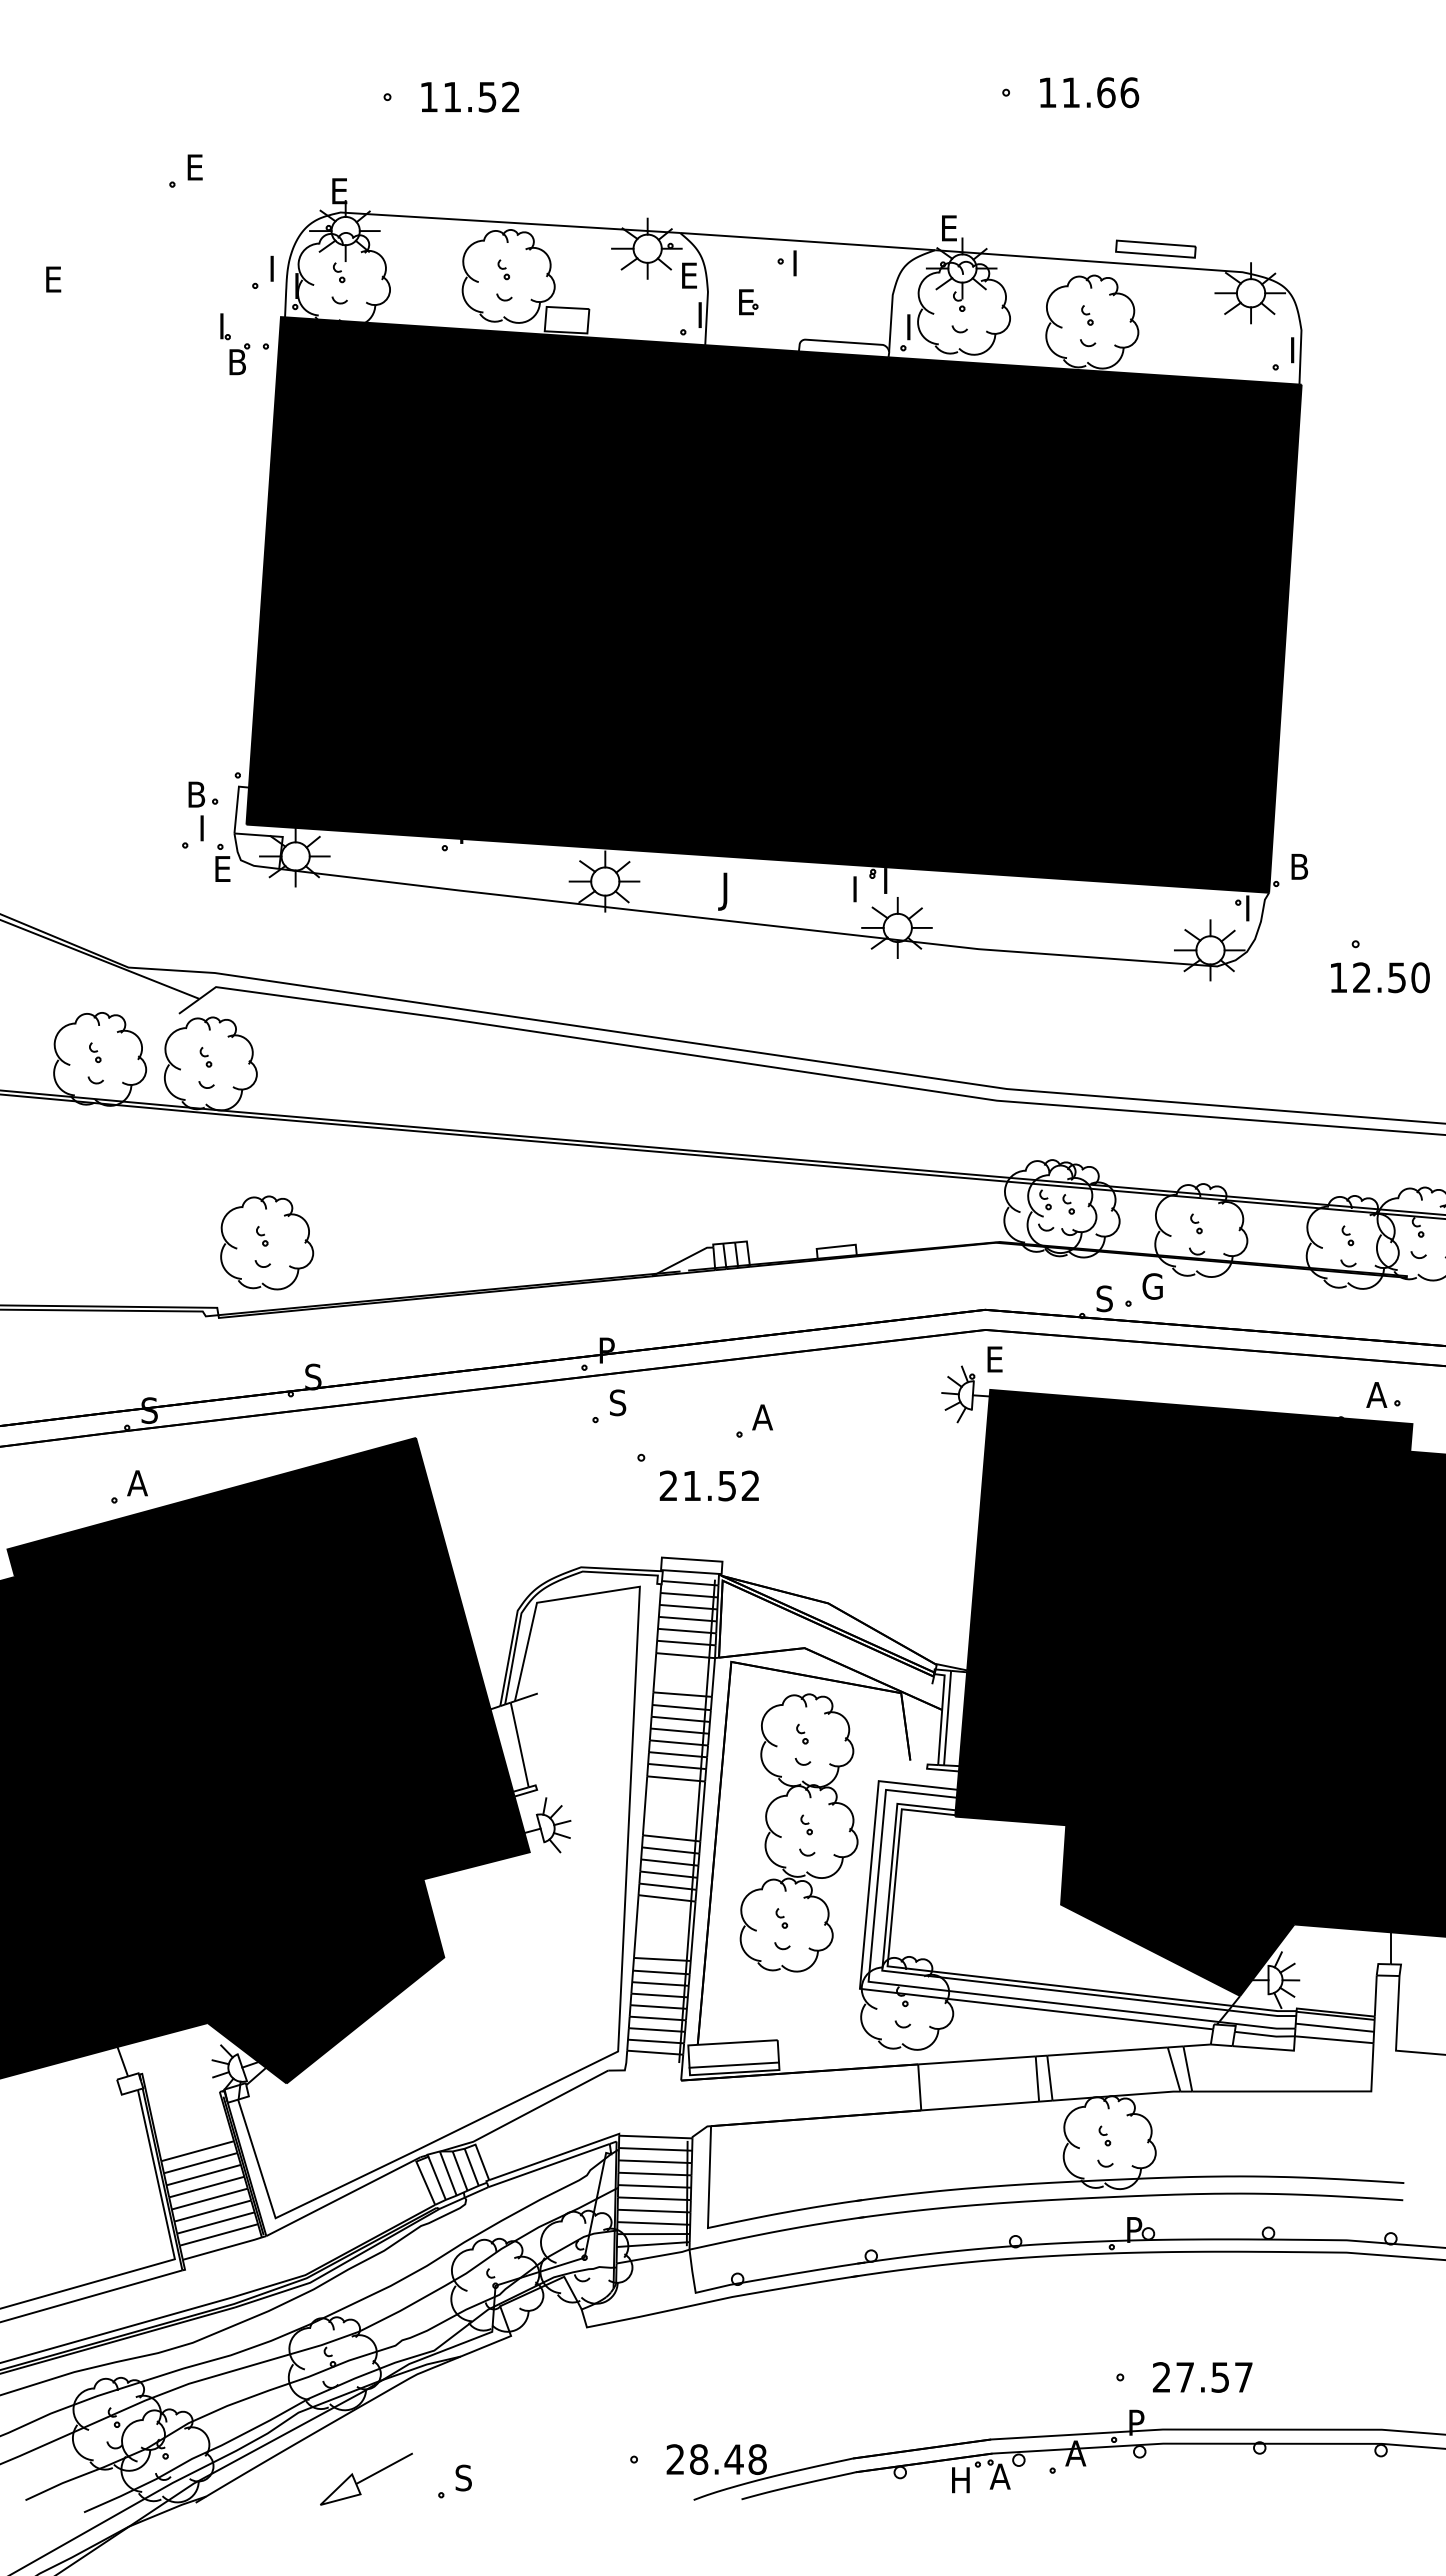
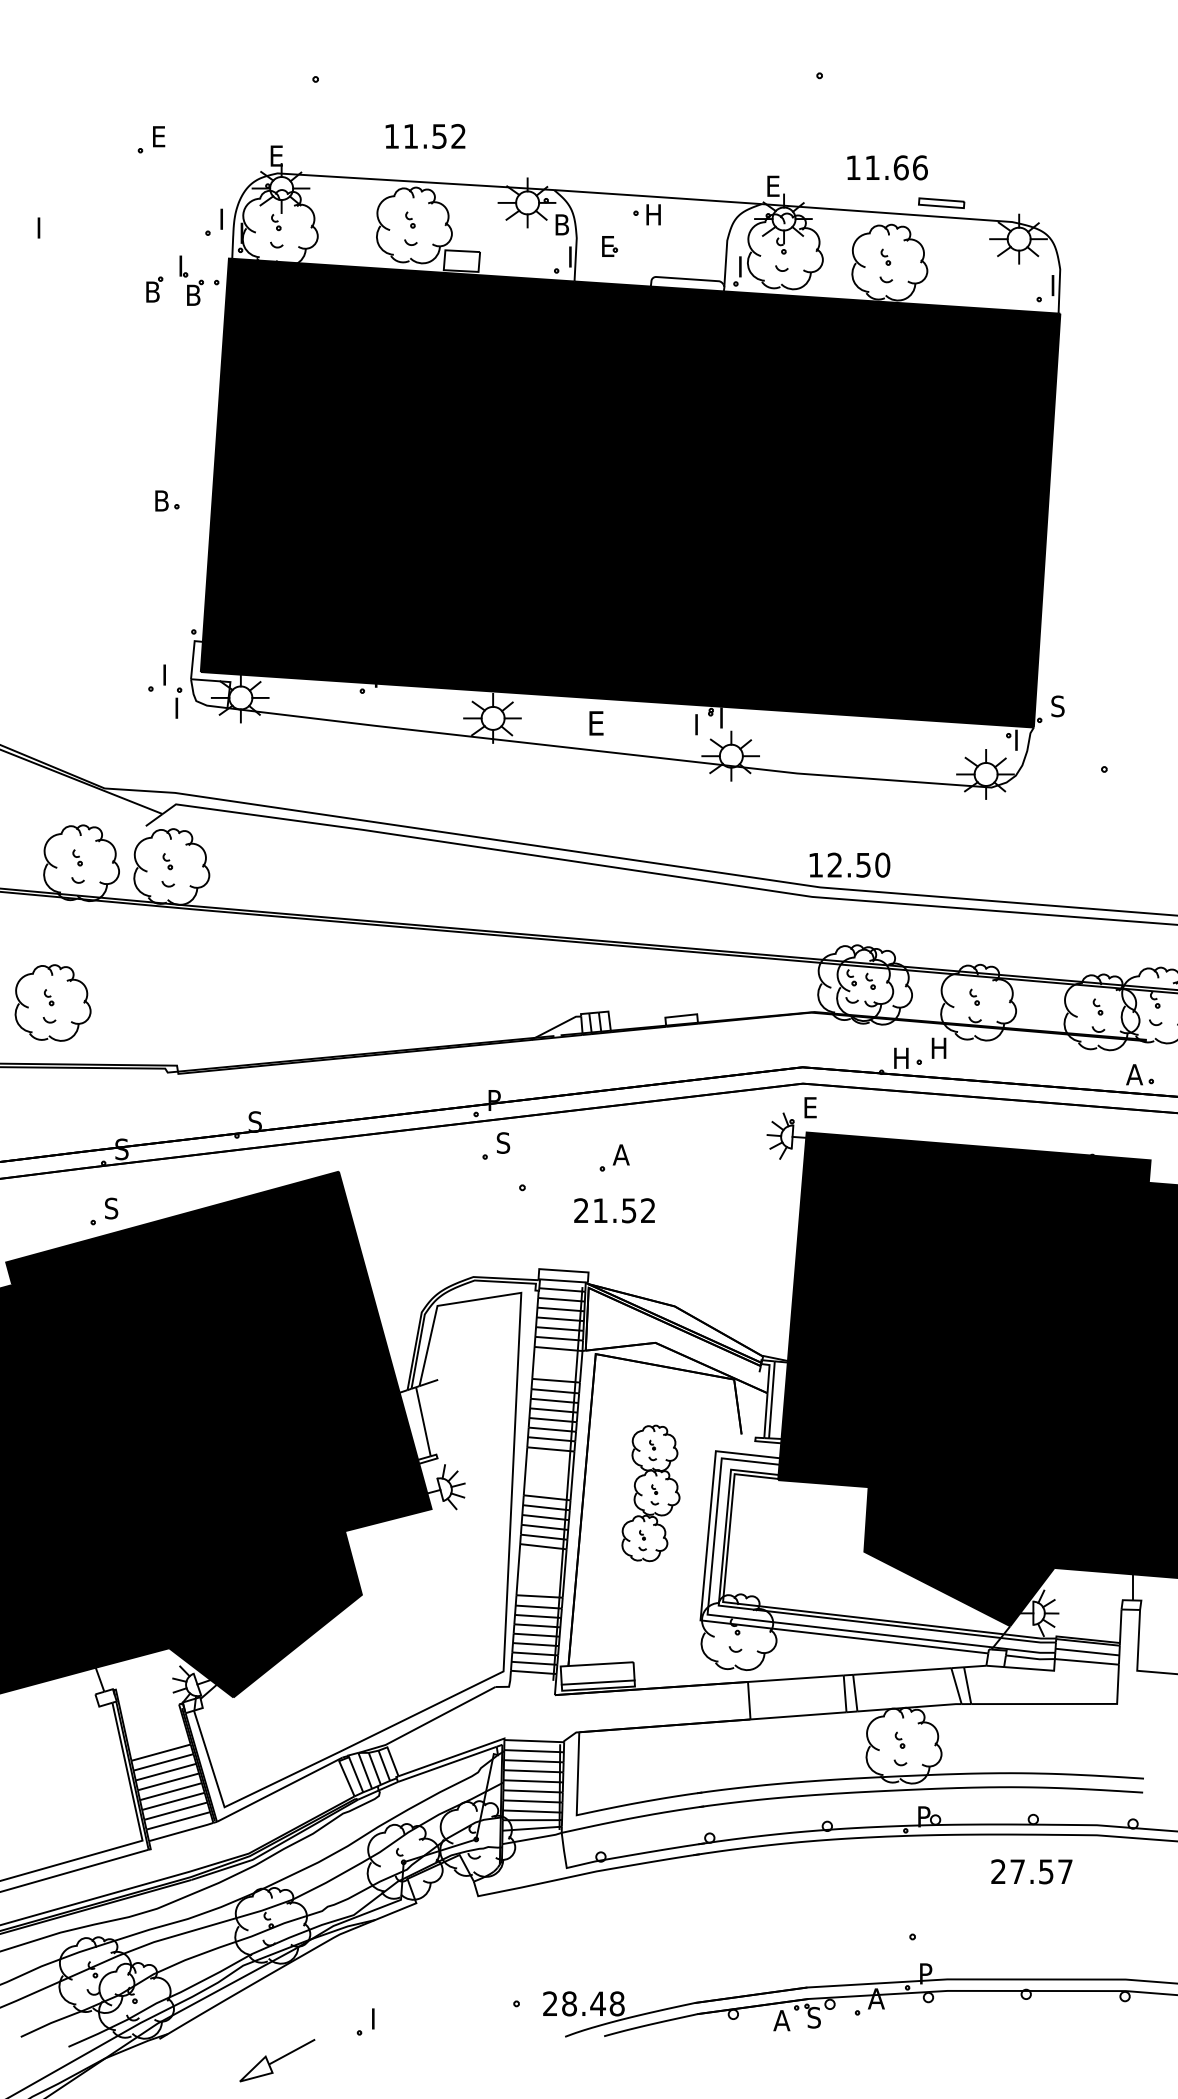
text: (1089, 92) -> (887, 167), moved
text: (470, 96) -> (425, 135), moved
part: (1155, 248) -> (941, 202), size x0.7
text: (803, 263) -> (654, 214), I -> H
text: (694, 275) -> (565, 224), E -> B
text: (55, 279) -> (45, 227), E -> I
part: (189, 355) -> (154, 289), added
part: (203, 794) -> (167, 500), moved
text: (1299, 866) -> (1058, 706), B -> S
text: (224, 868) -> (182, 707), E -> I
text: (729, 891) -> (594, 726), J -> E
text: (1380, 977) -> (850, 864), moved
part: (267, 1242) -> (53, 1002), moved
text: (1152, 1286) -> (938, 1048), G -> H
text: (1105, 1298) -> (900, 1058), S -> H
part: (1383, 1394) -> (1140, 1074), moved
text: (137, 1483) -> (112, 1208), A -> S
text: (708, 1485) -> (613, 1210), moved
part: (798, 1832) -> (650, 1493), size x0.6
text: (1202, 2377) -> (1031, 1871), moved
text: (999, 2476) -> (814, 2017), A -> S
text: (463, 2477) -> (377, 2018), S -> I
part: (366, 2478) -> (277, 2060), moved
text: (959, 2480) -> (781, 2020), H -> A

